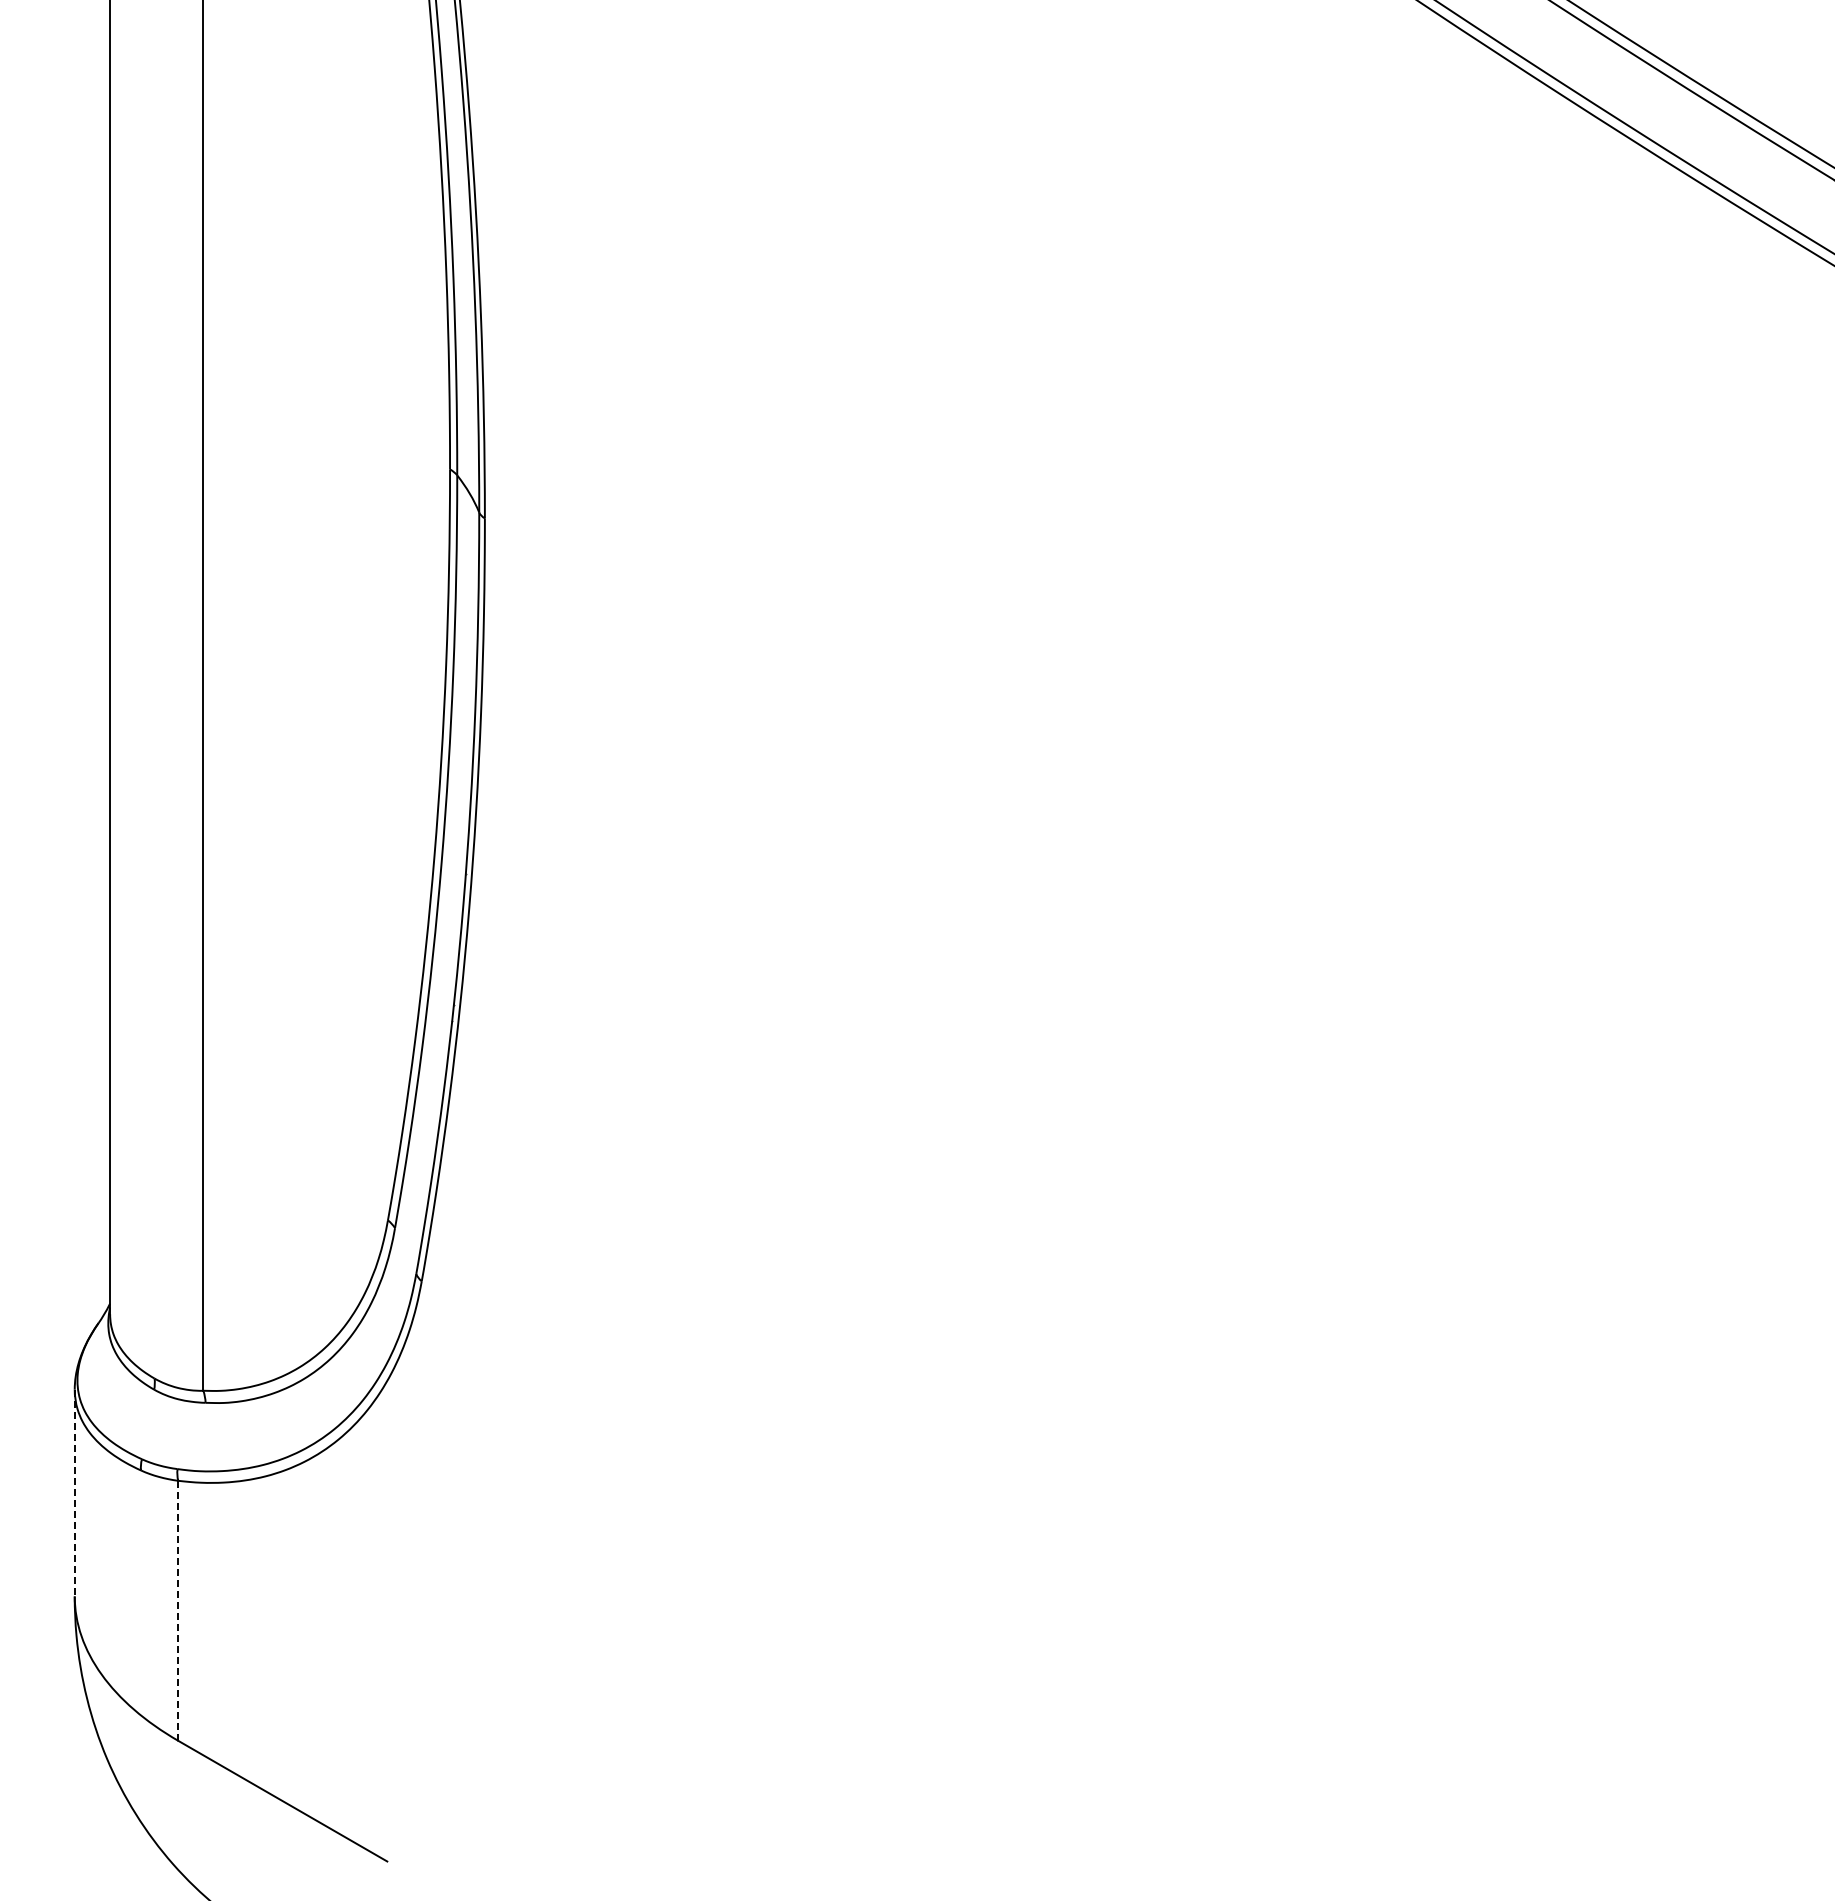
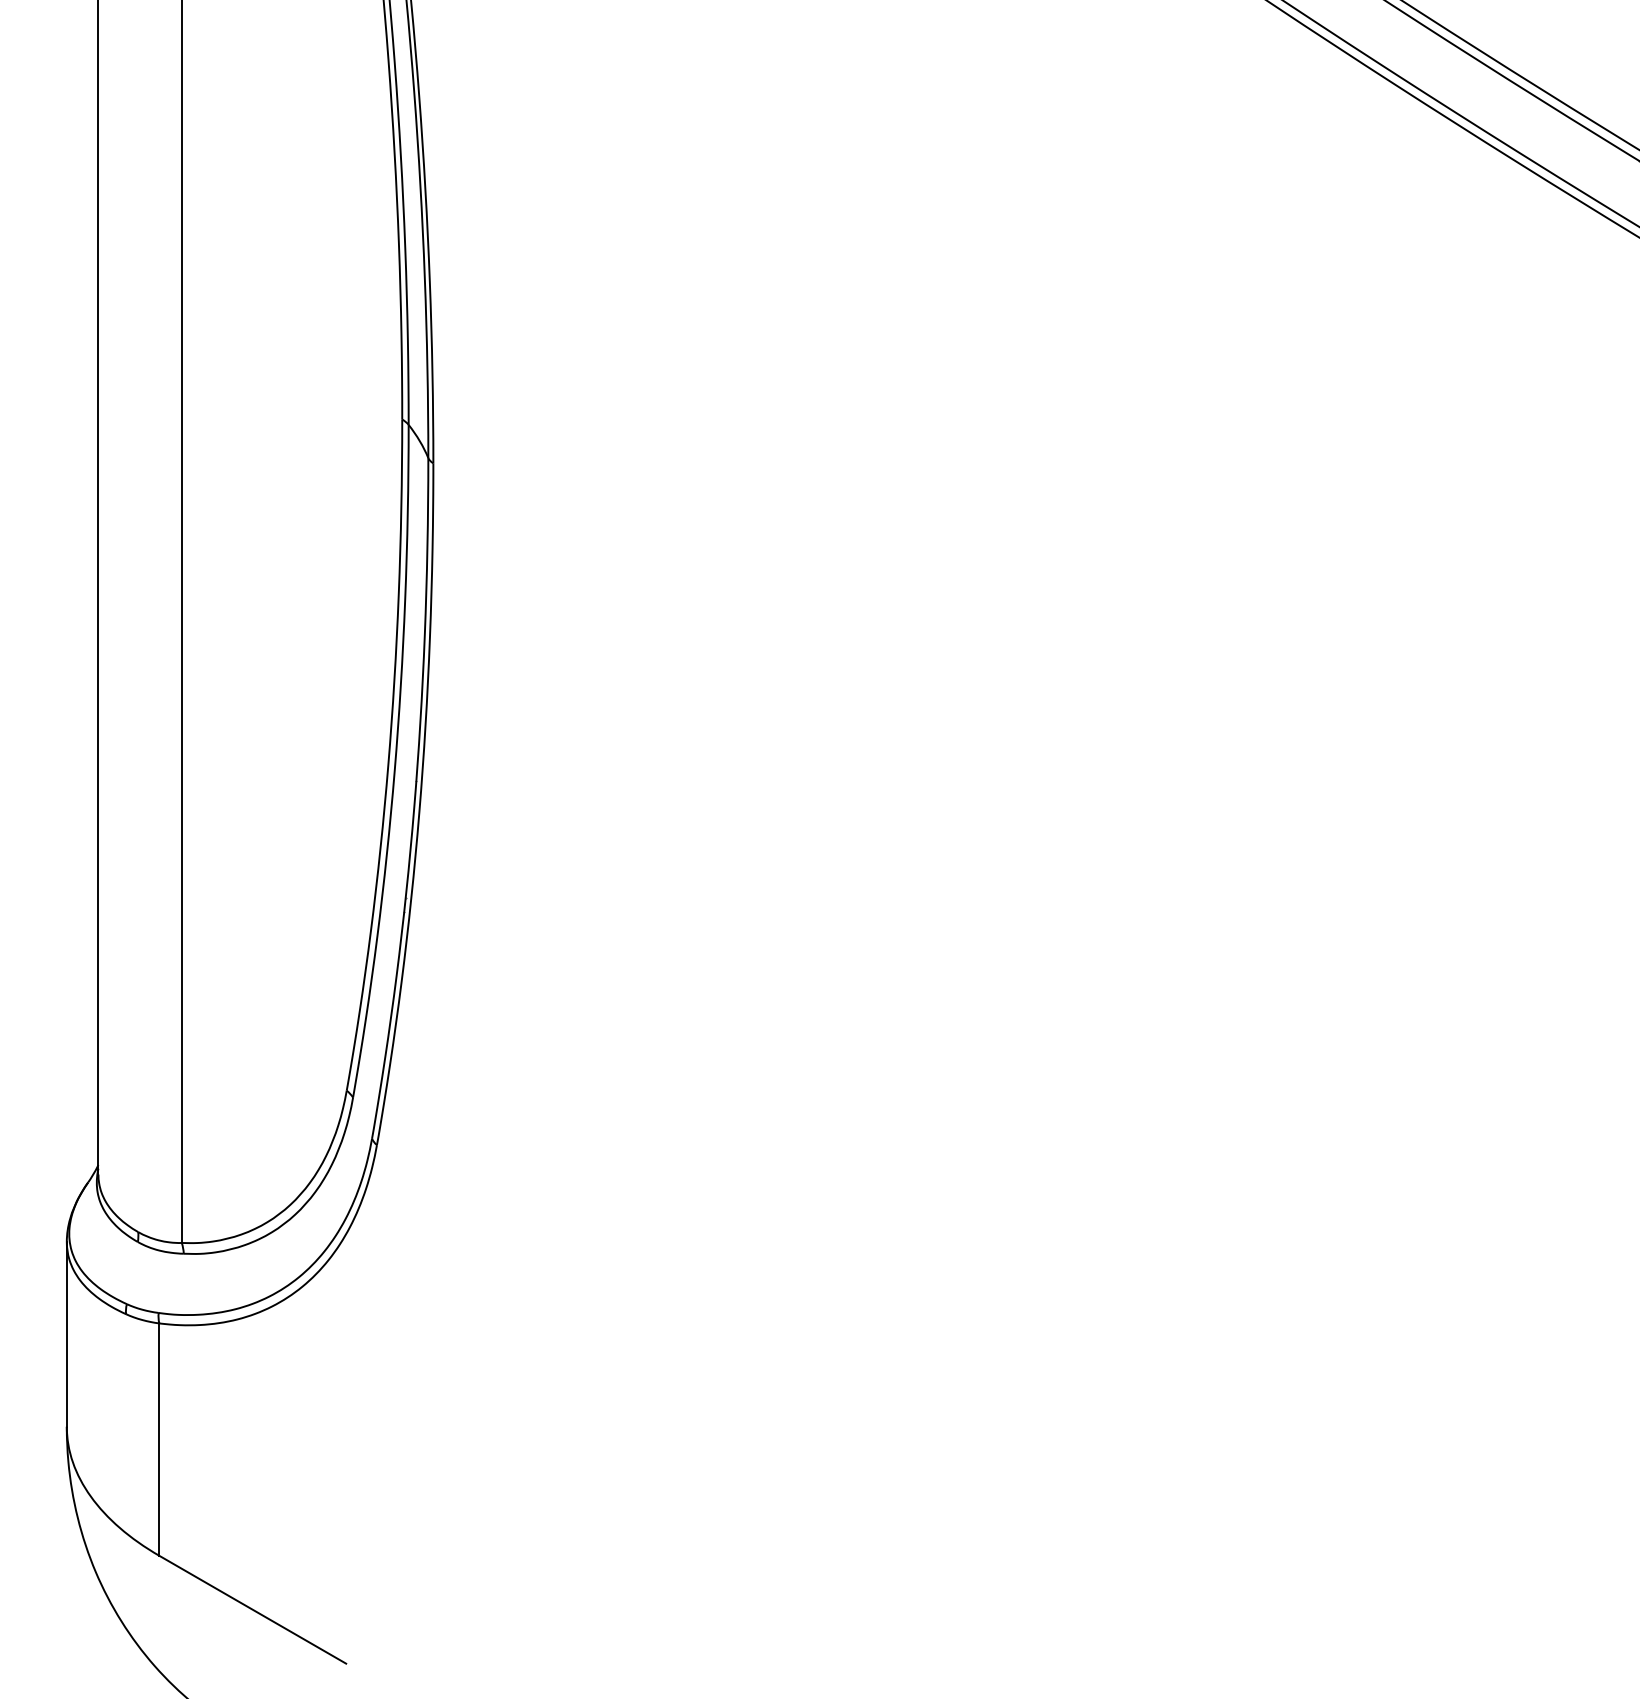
line: (74, 1493) -> (66, 1334), dashed -> solid
line: (178, 1610) -> (159, 1439), dashed -> solid

